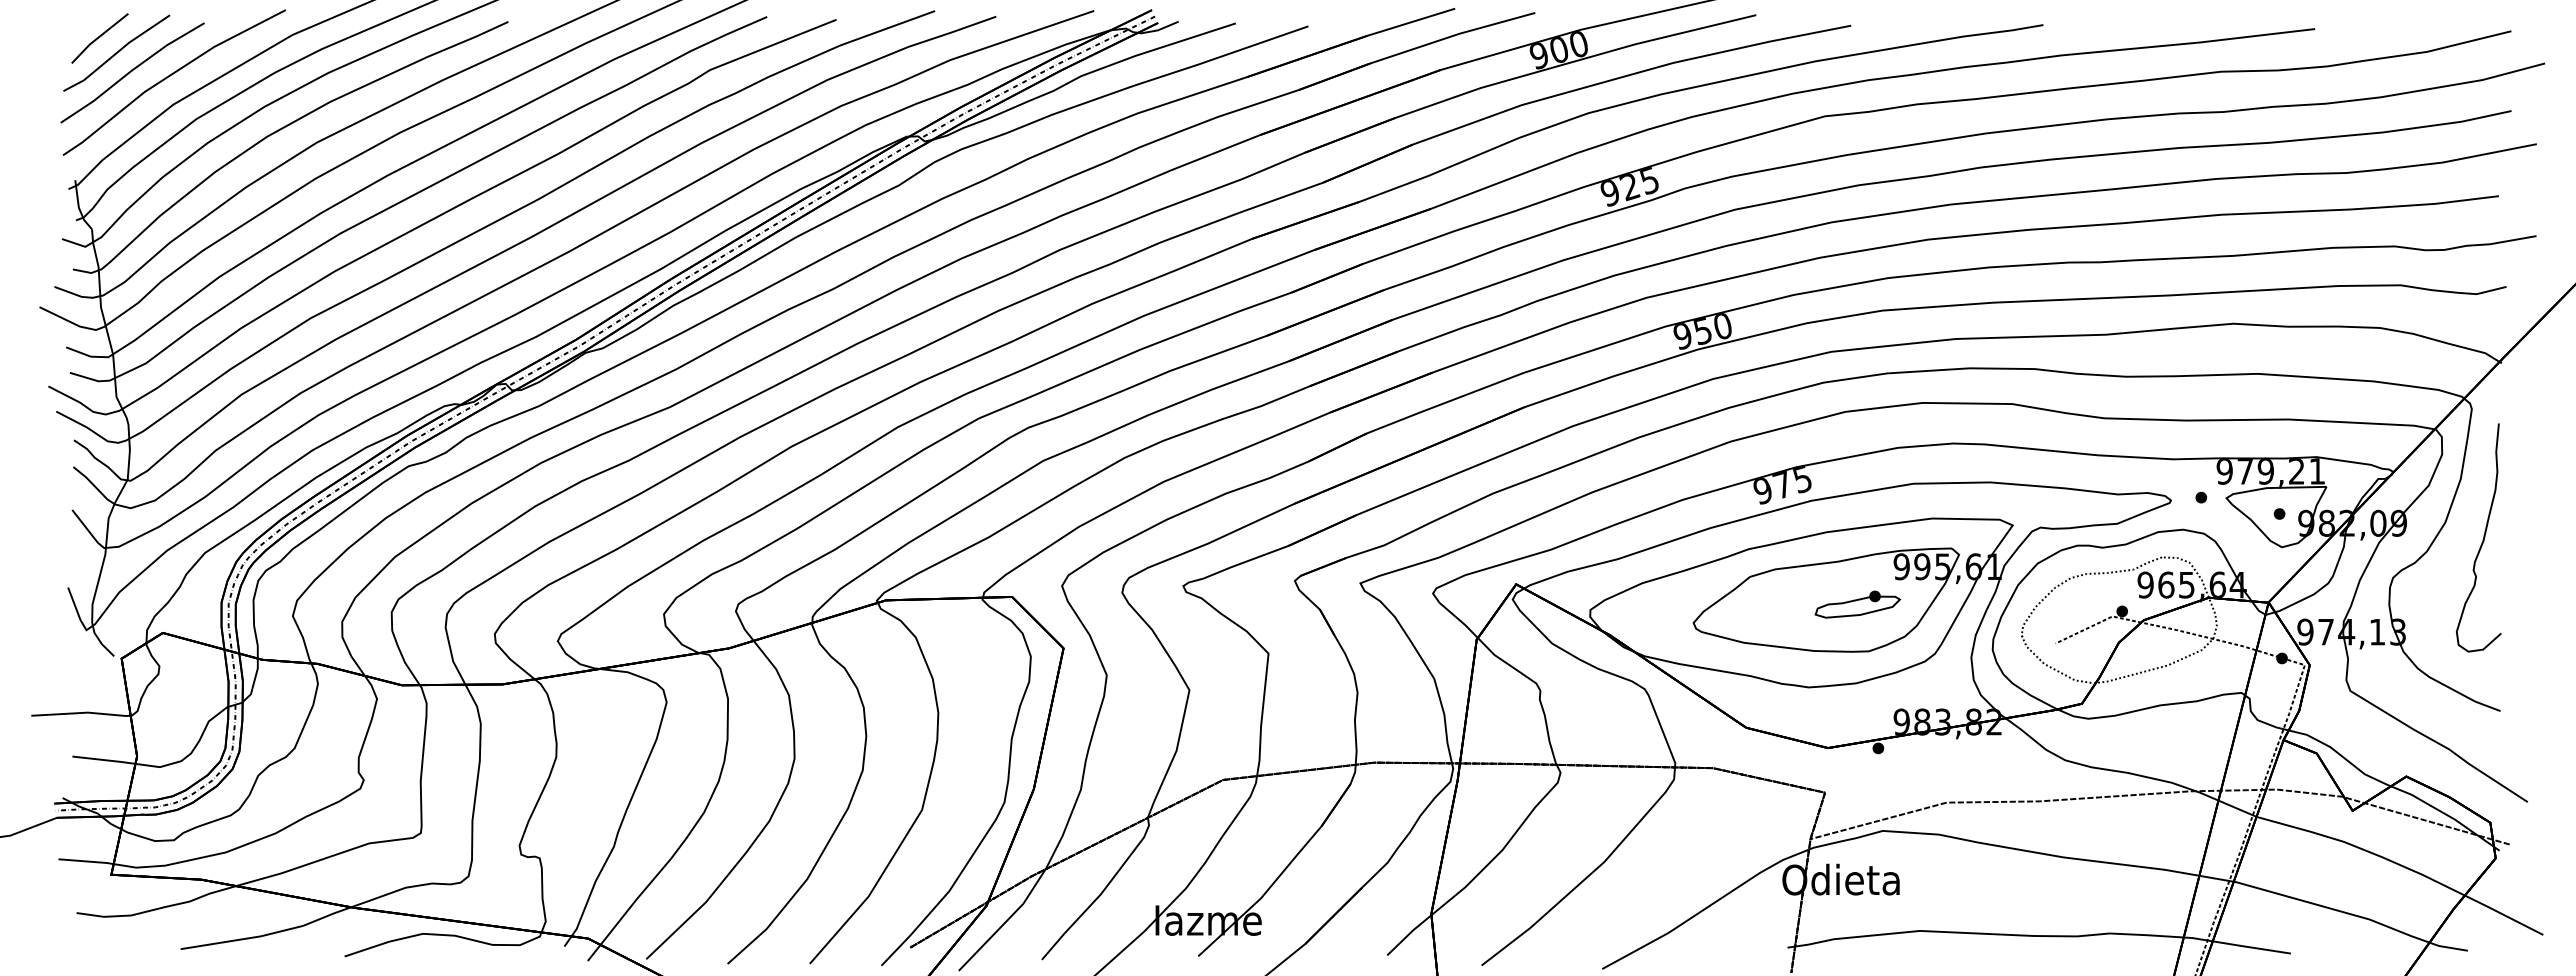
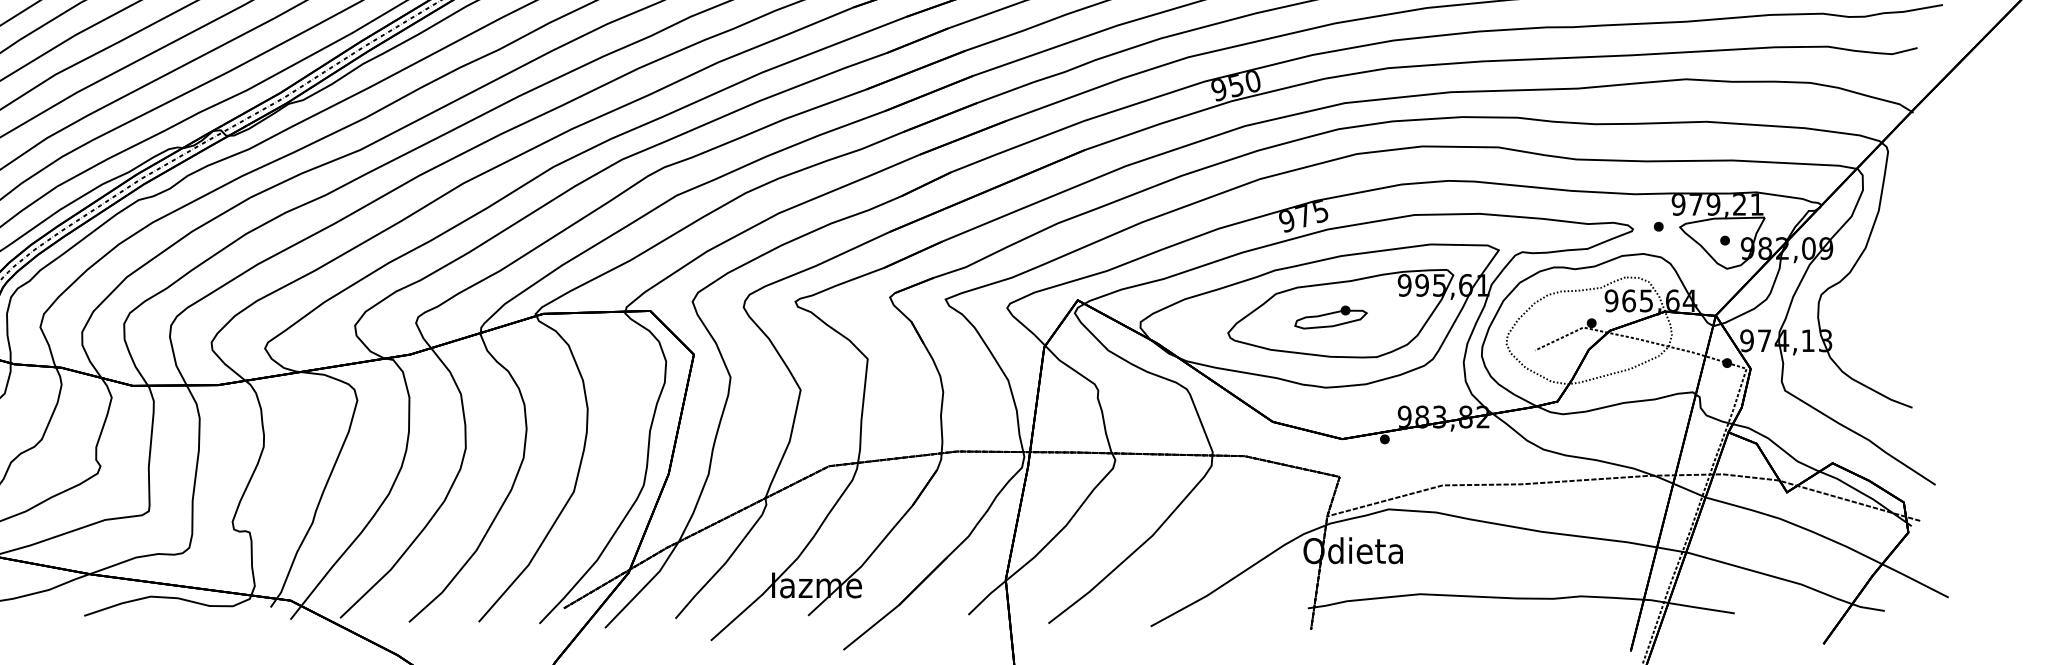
curve: (2482, 539) -> (1897, 262), removed
part: (1857, 604) -> (1330, 317), moved

